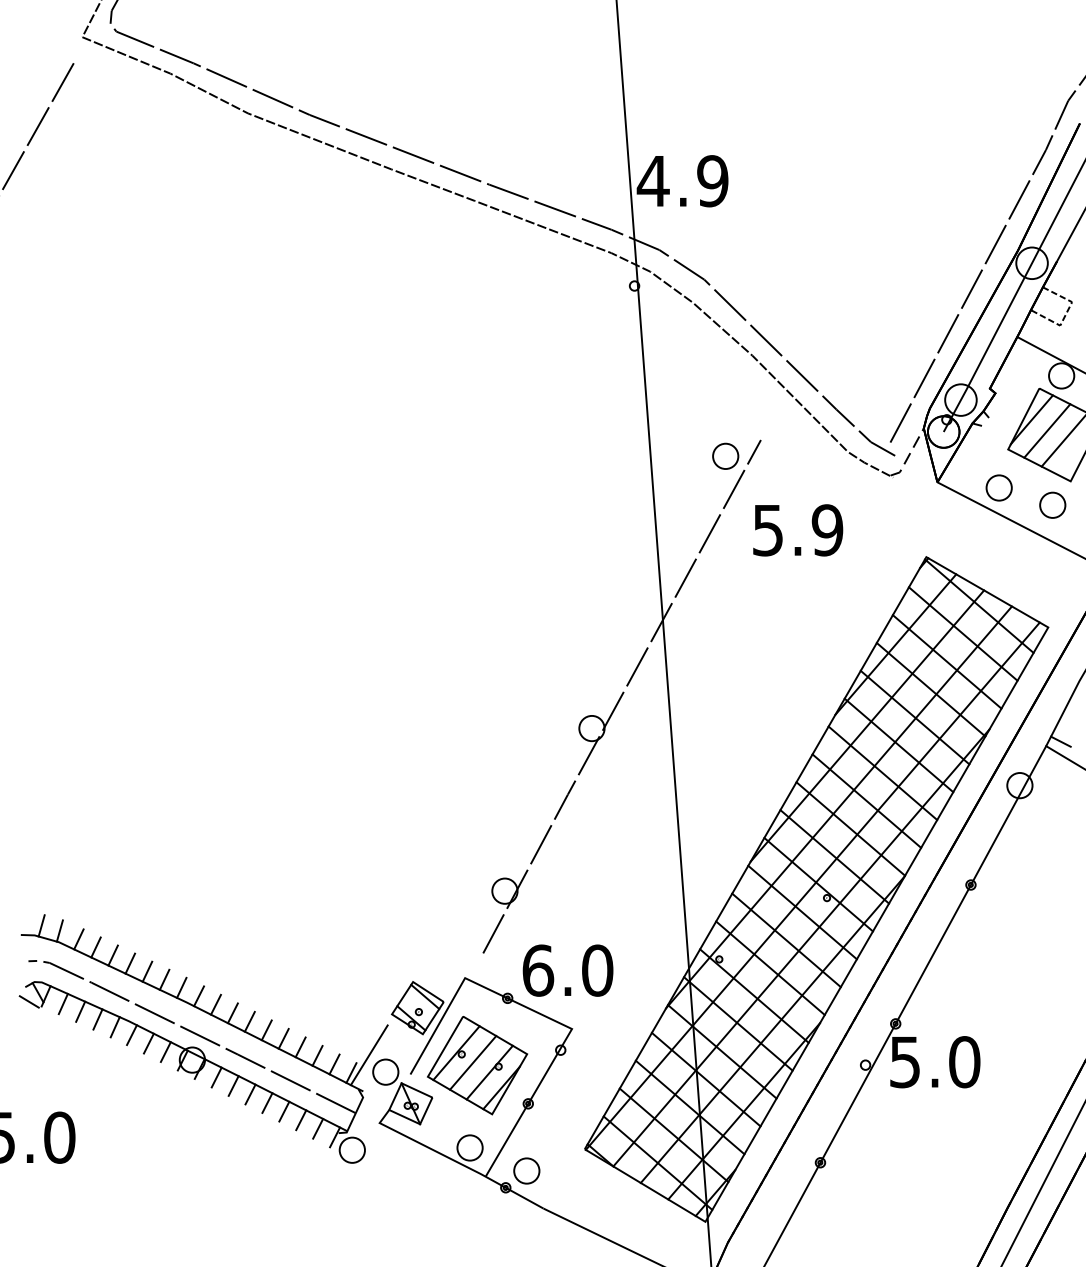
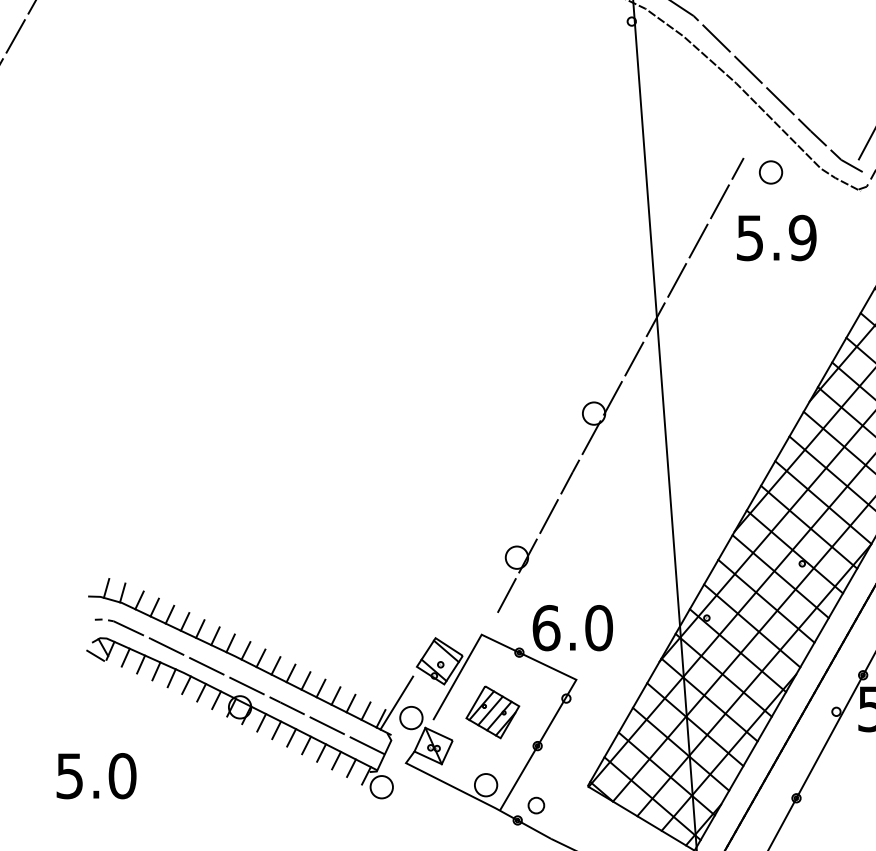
part: (725, 455) -> (770, 171), moved
part: (477, 1065) -> (492, 712), size x0.6
part: (526, 1170) -> (536, 805), size x0.7

